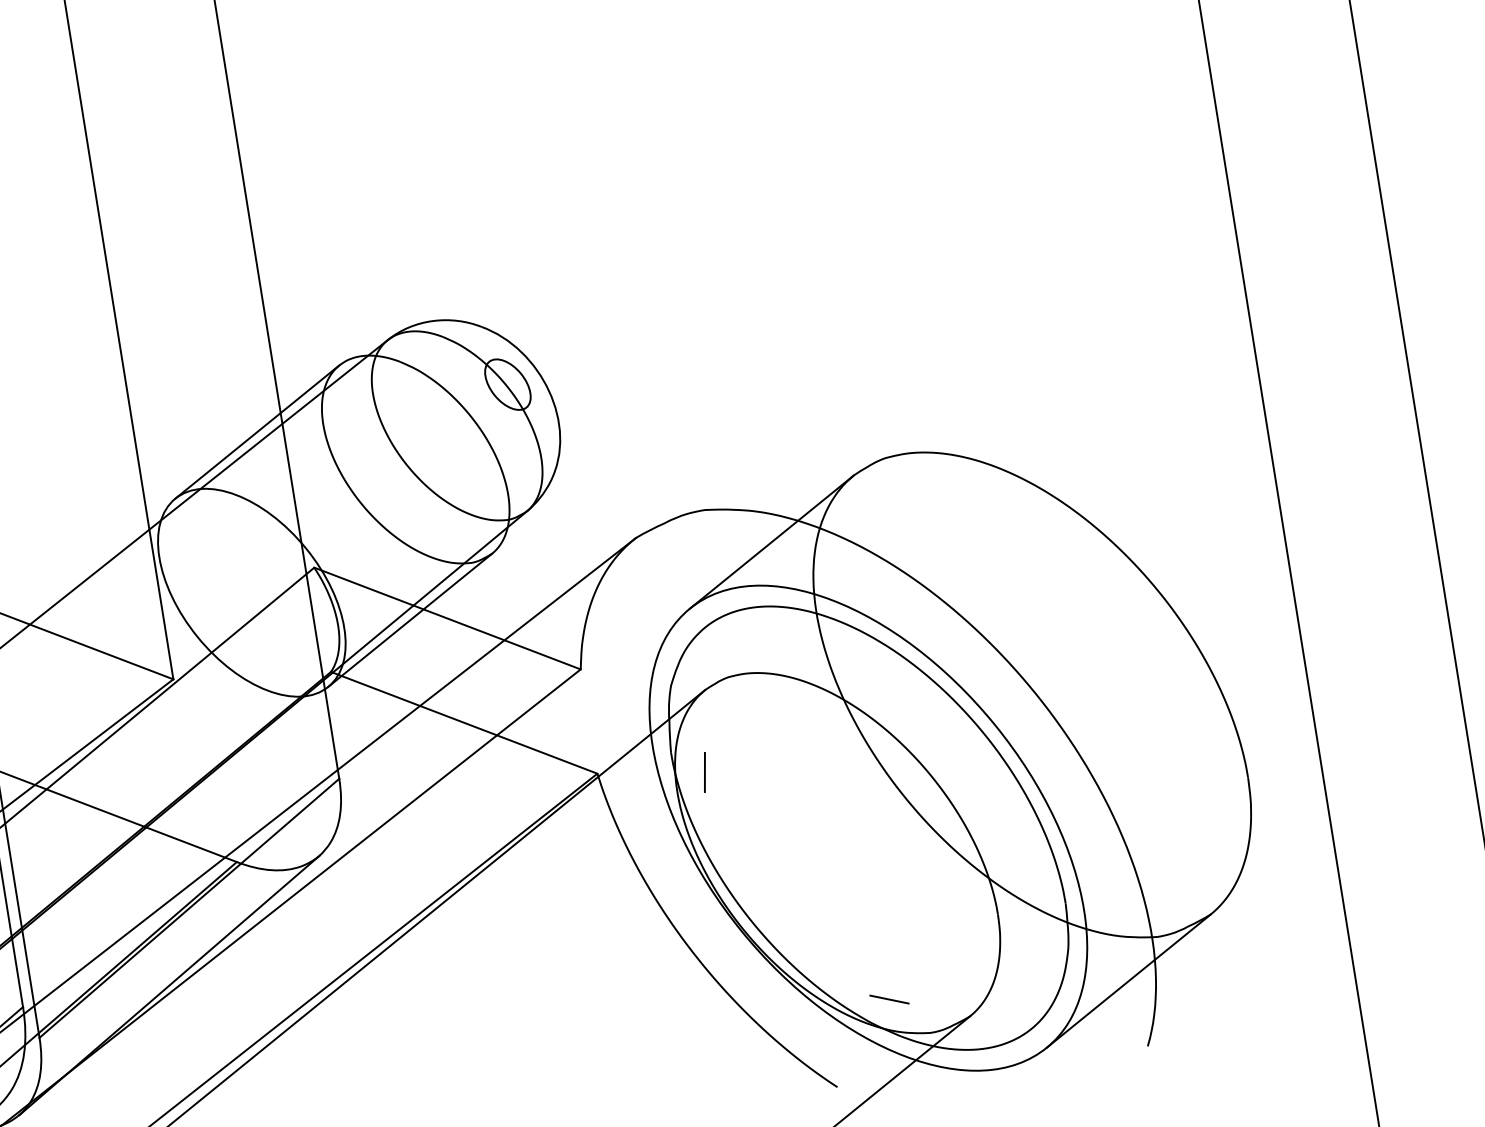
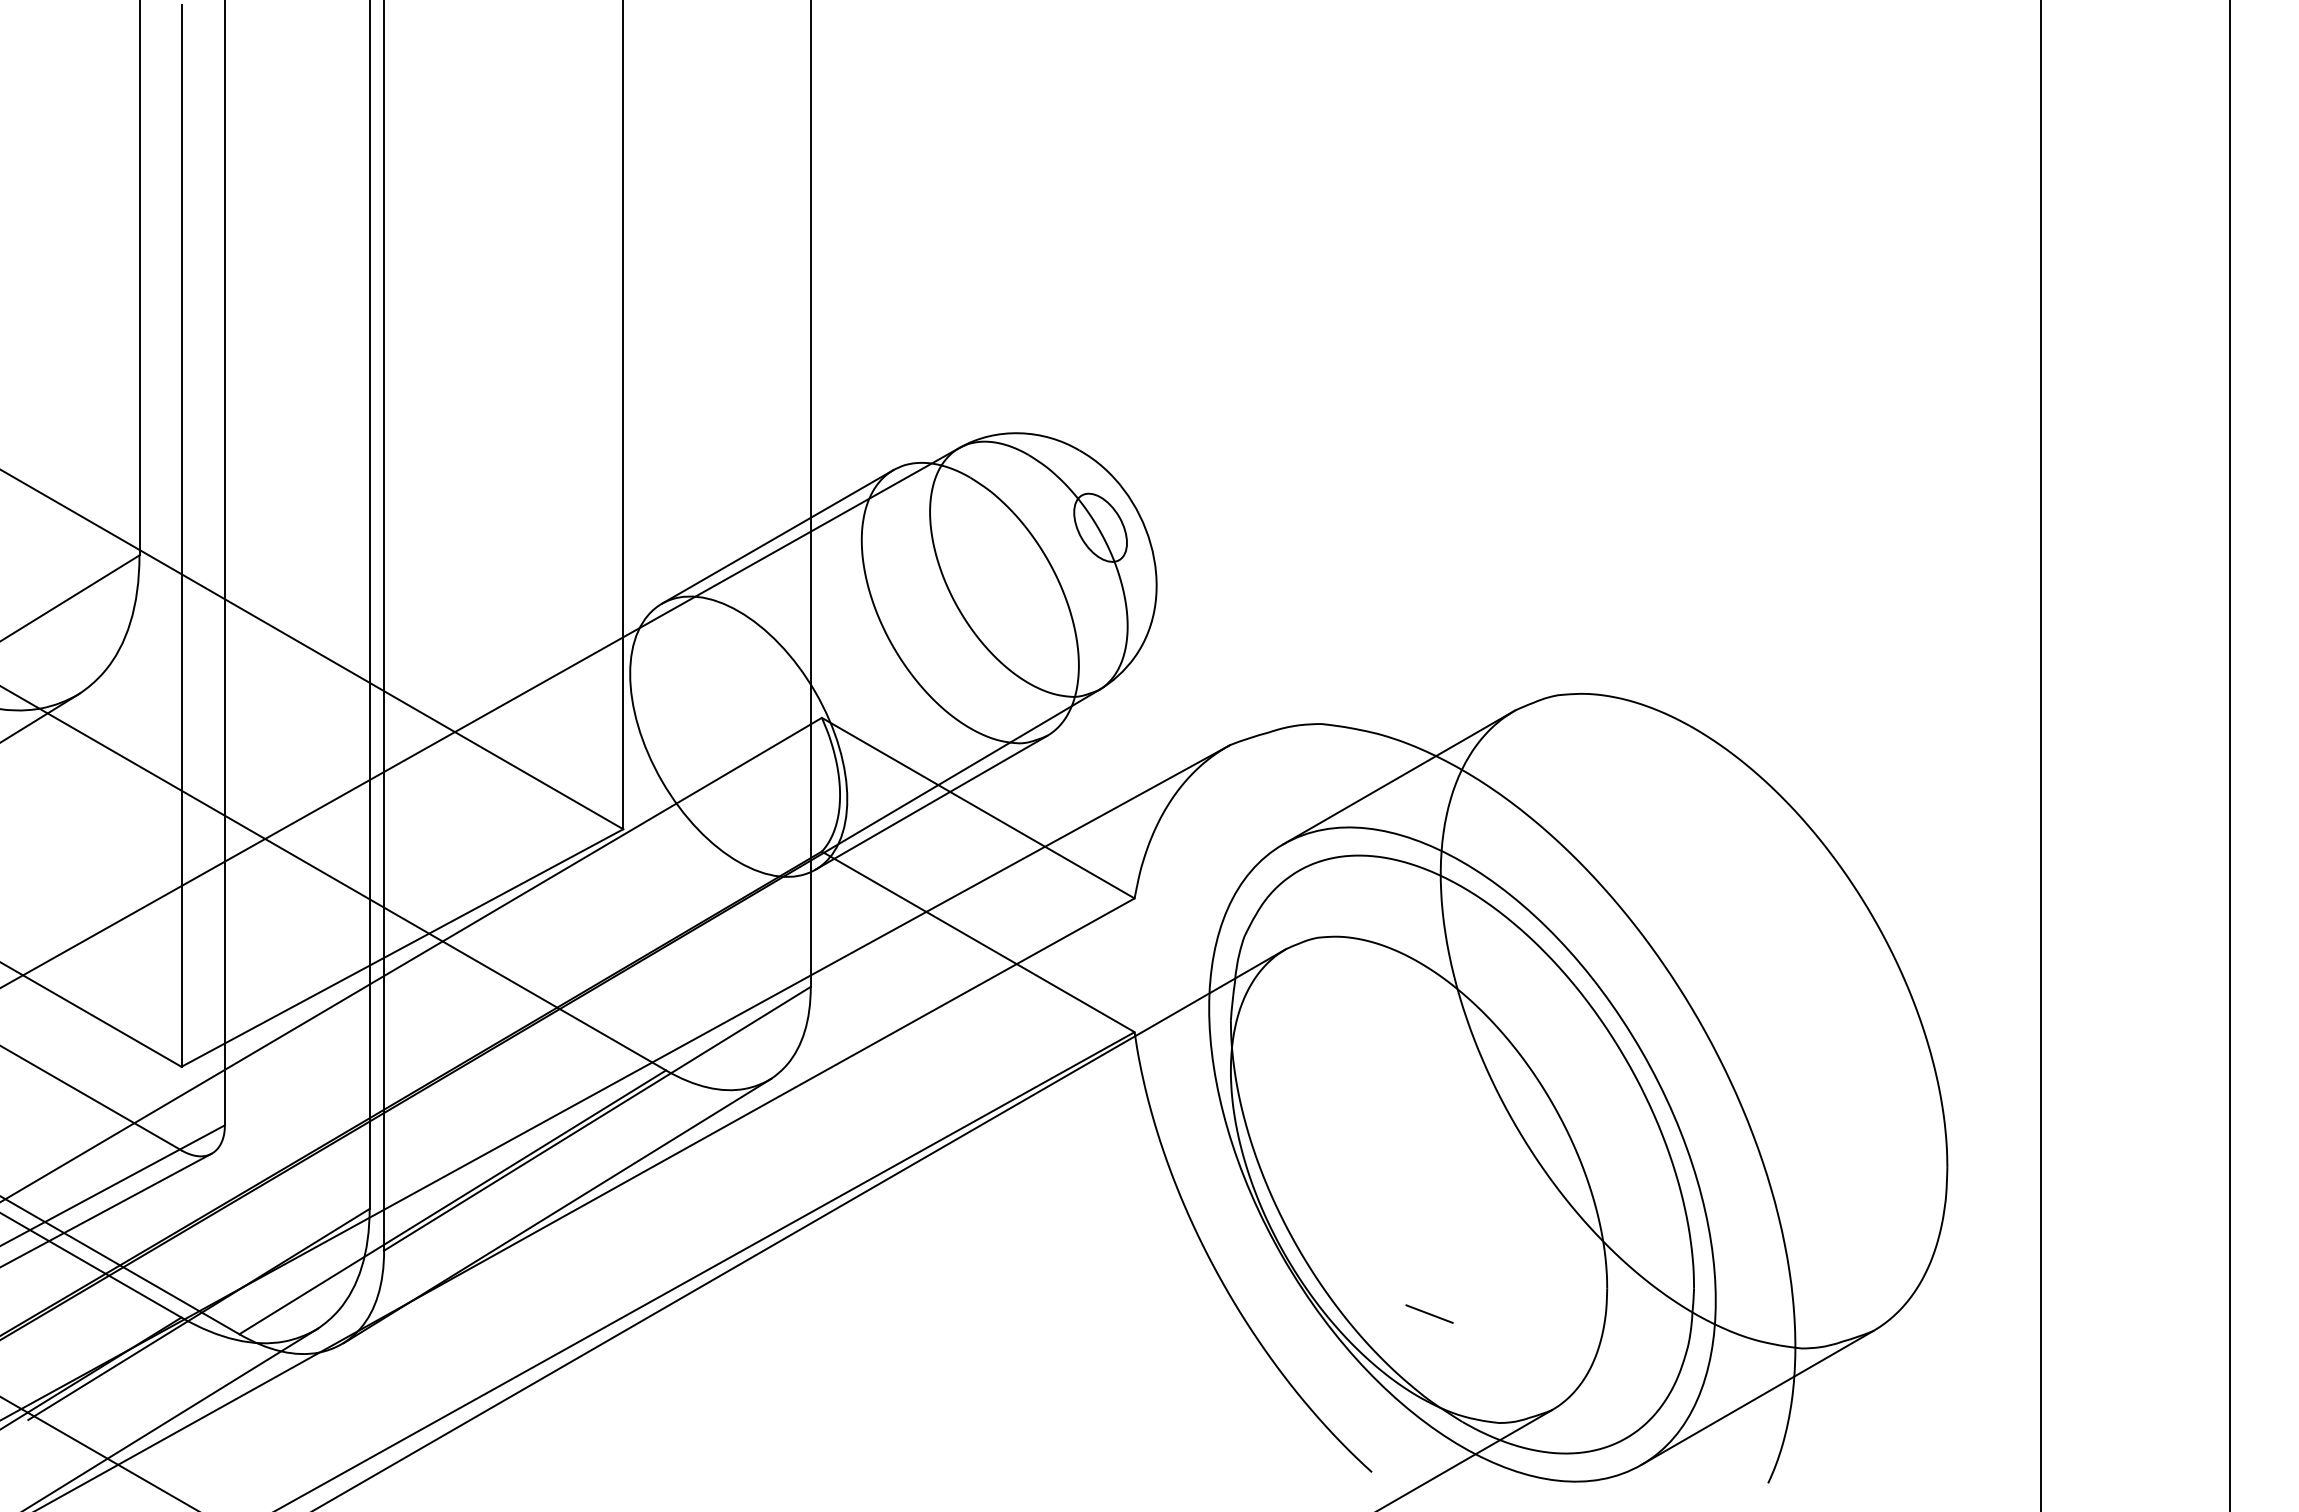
line: (705, 771) -> (1269, 1051), removed
line: (889, 999) -> (1429, 1313), moved

